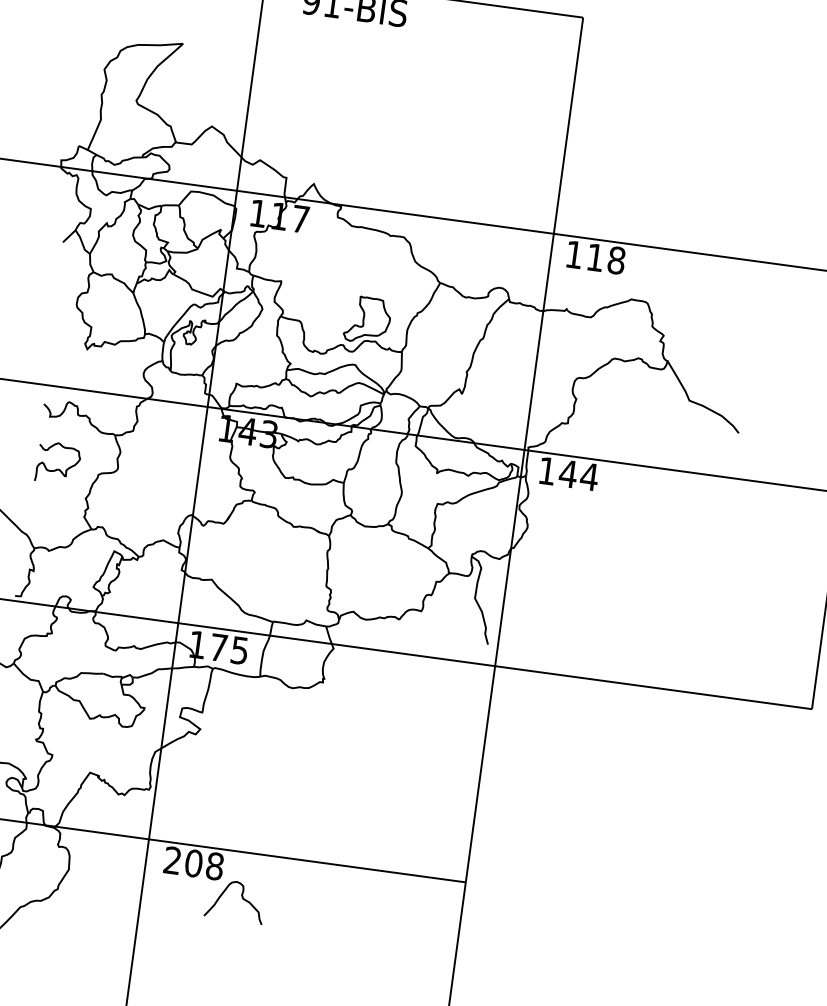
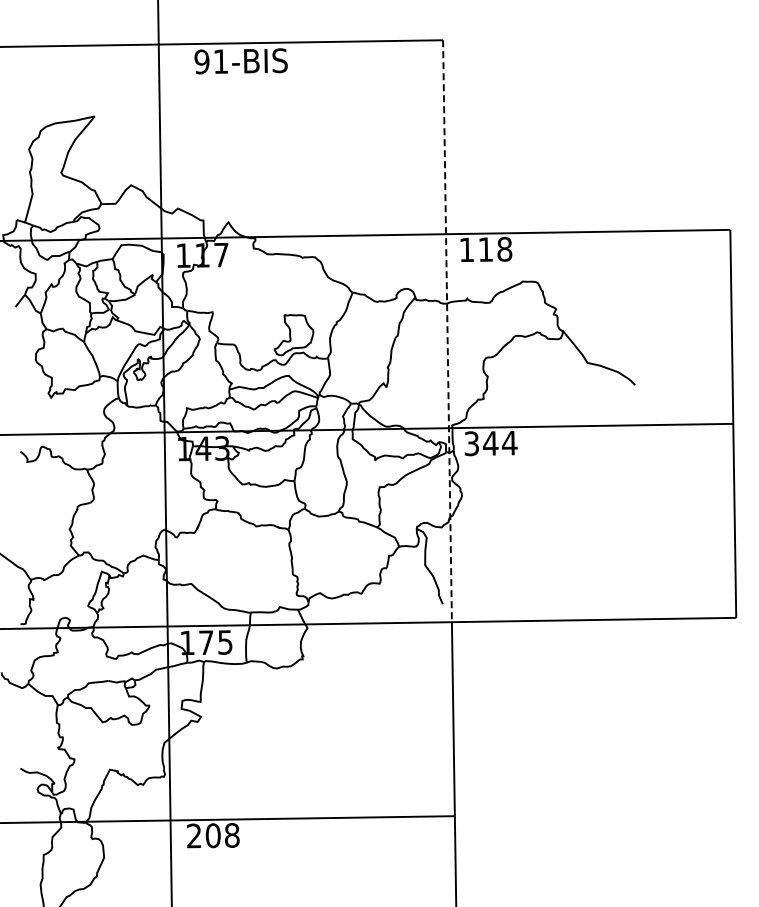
line: (539, 342) -> (447, 331), solid -> dashed
part: (58, 462) -> (40, 501), removed
text: (546, 470) -> (471, 443), 144 -> 344
curve: (241, 897) -> (259, 859), removed

